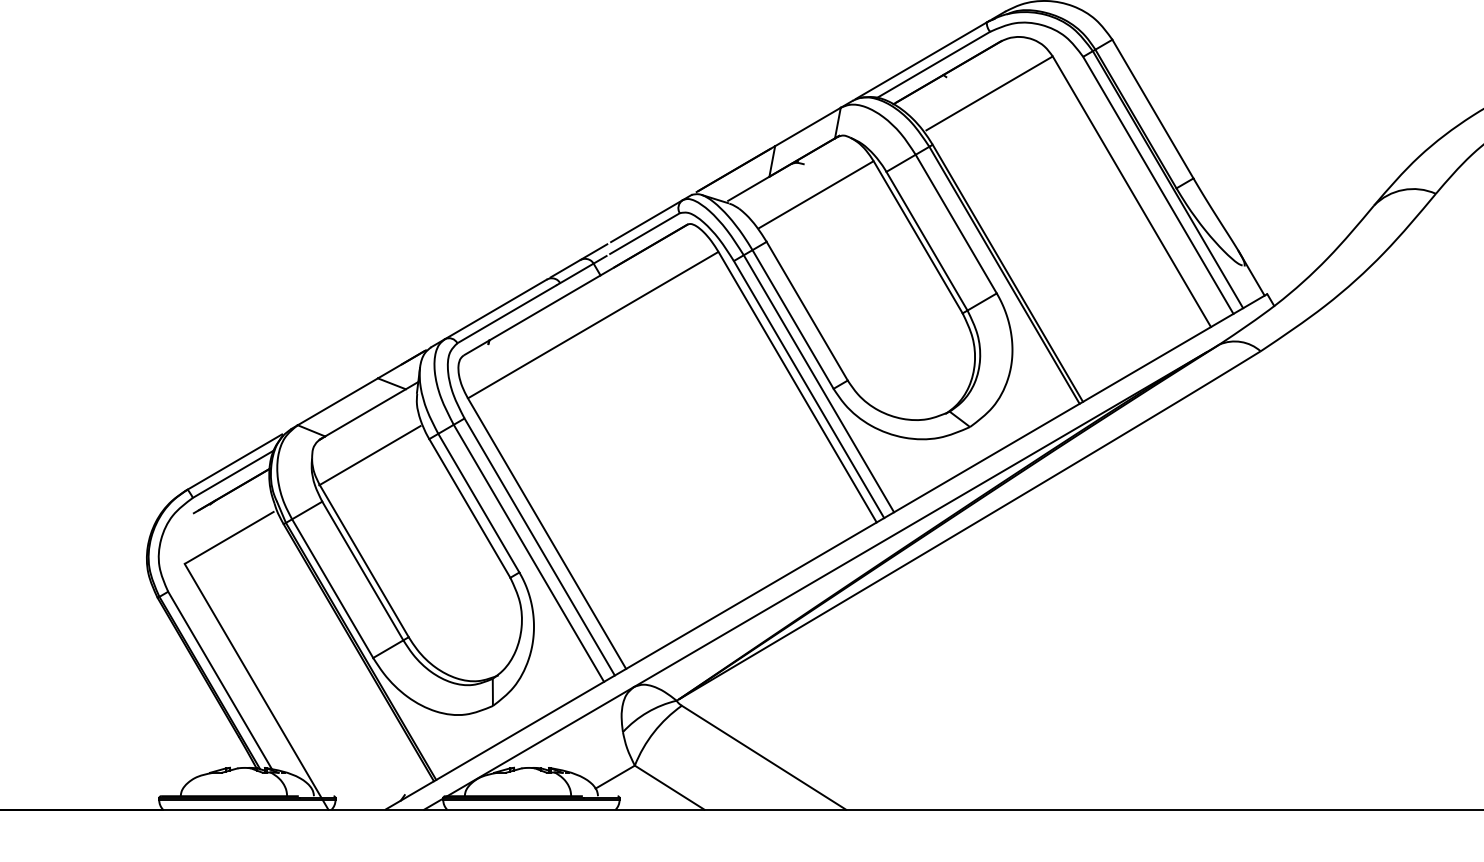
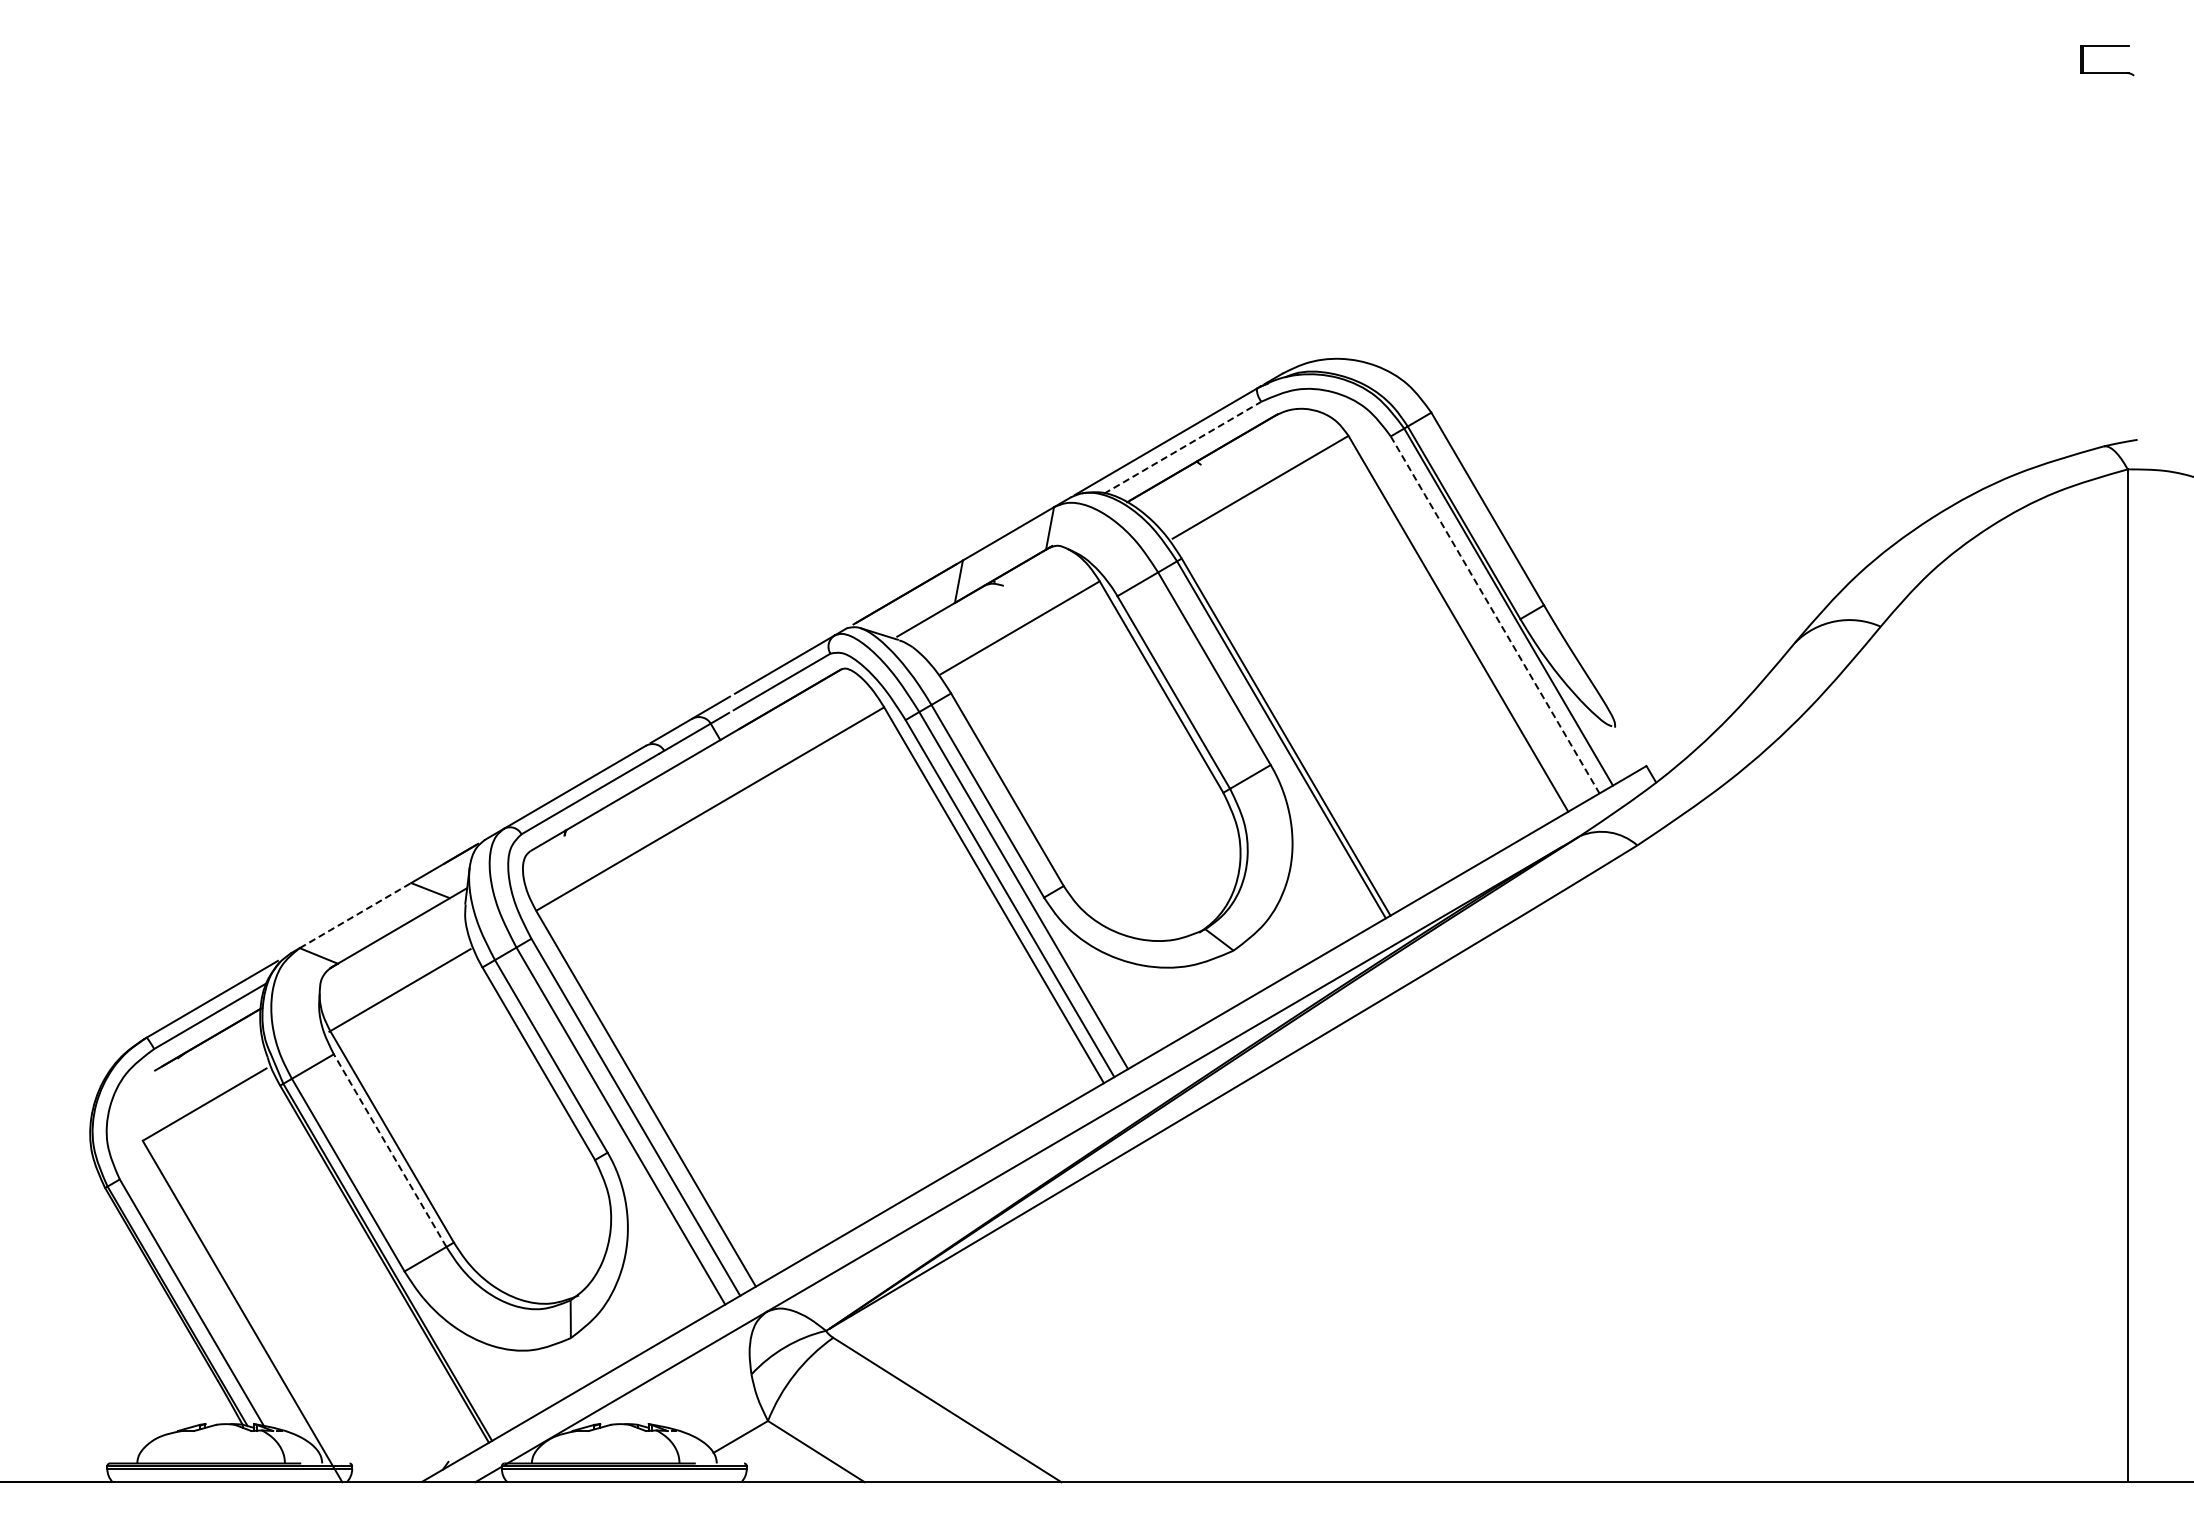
line: (933, 64) -> (1183, 447), solid -> dashed
line: (1158, 185) -> (1495, 614), solid -> dashed
line: (1251, 272) -> (1624, 736), removed
line: (337, 401) -> (355, 915), solid -> dashed
line: (363, 570) -> (390, 1150), solid -> dashed

